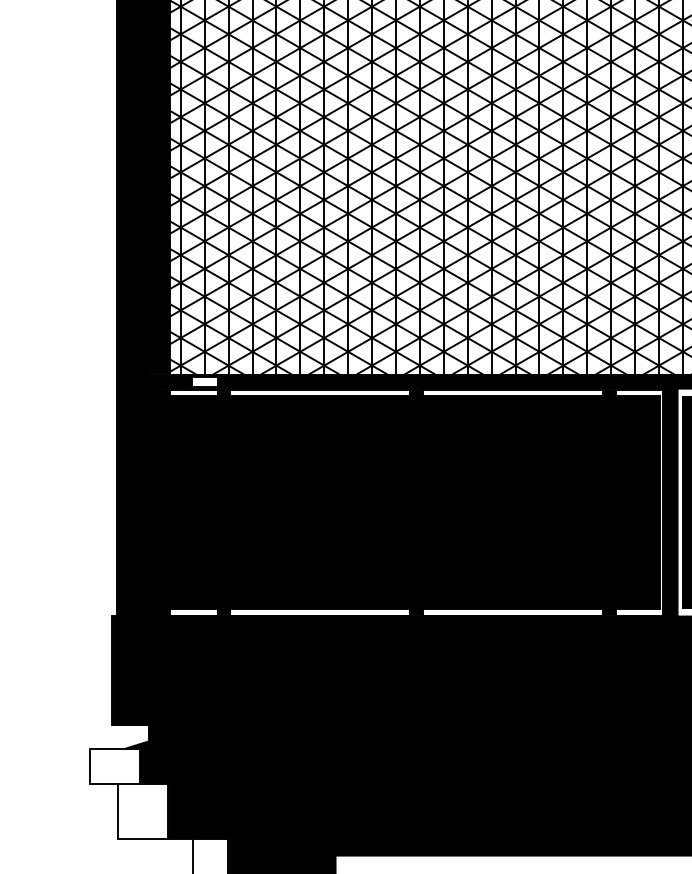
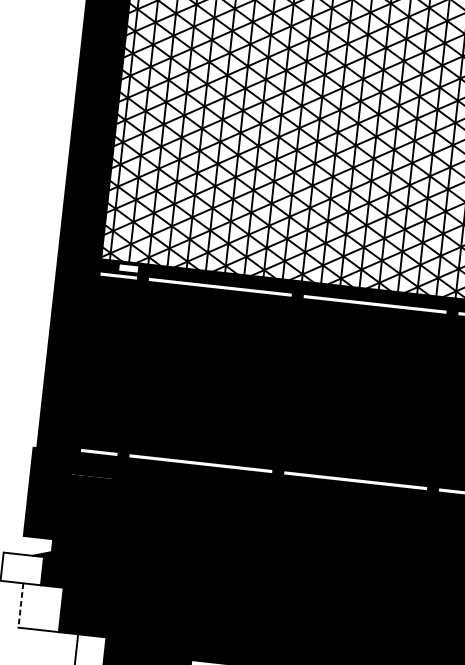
line: (118, 811) -> (21, 605), solid -> dashed

